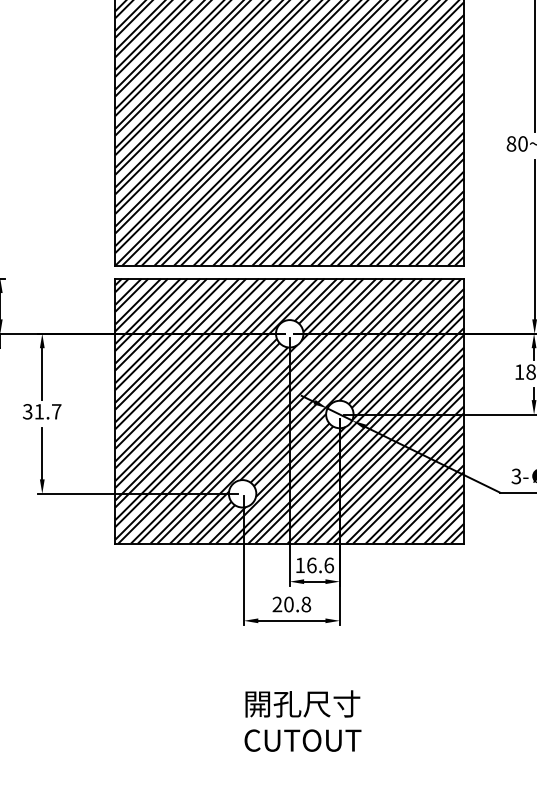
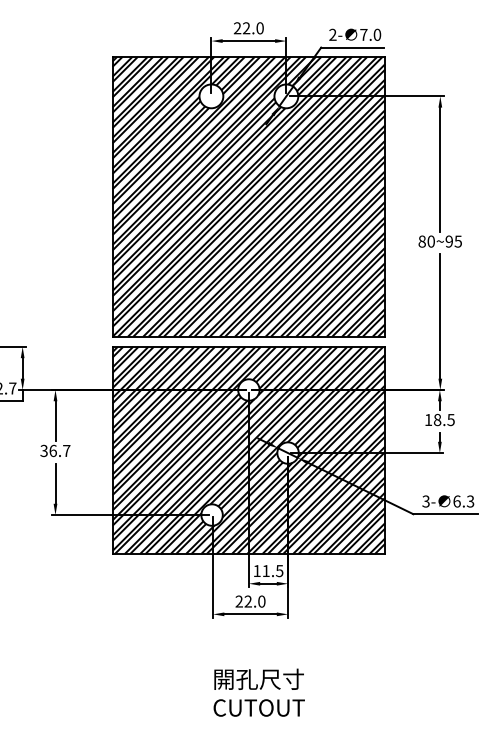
text: (38, 411) -> (52, 450), 31.7 -> 36.7
text: (319, 566) -> (272, 571), 16.6 -> 11.5
text: (296, 604) -> (254, 601), 20.8 -> 22.0

